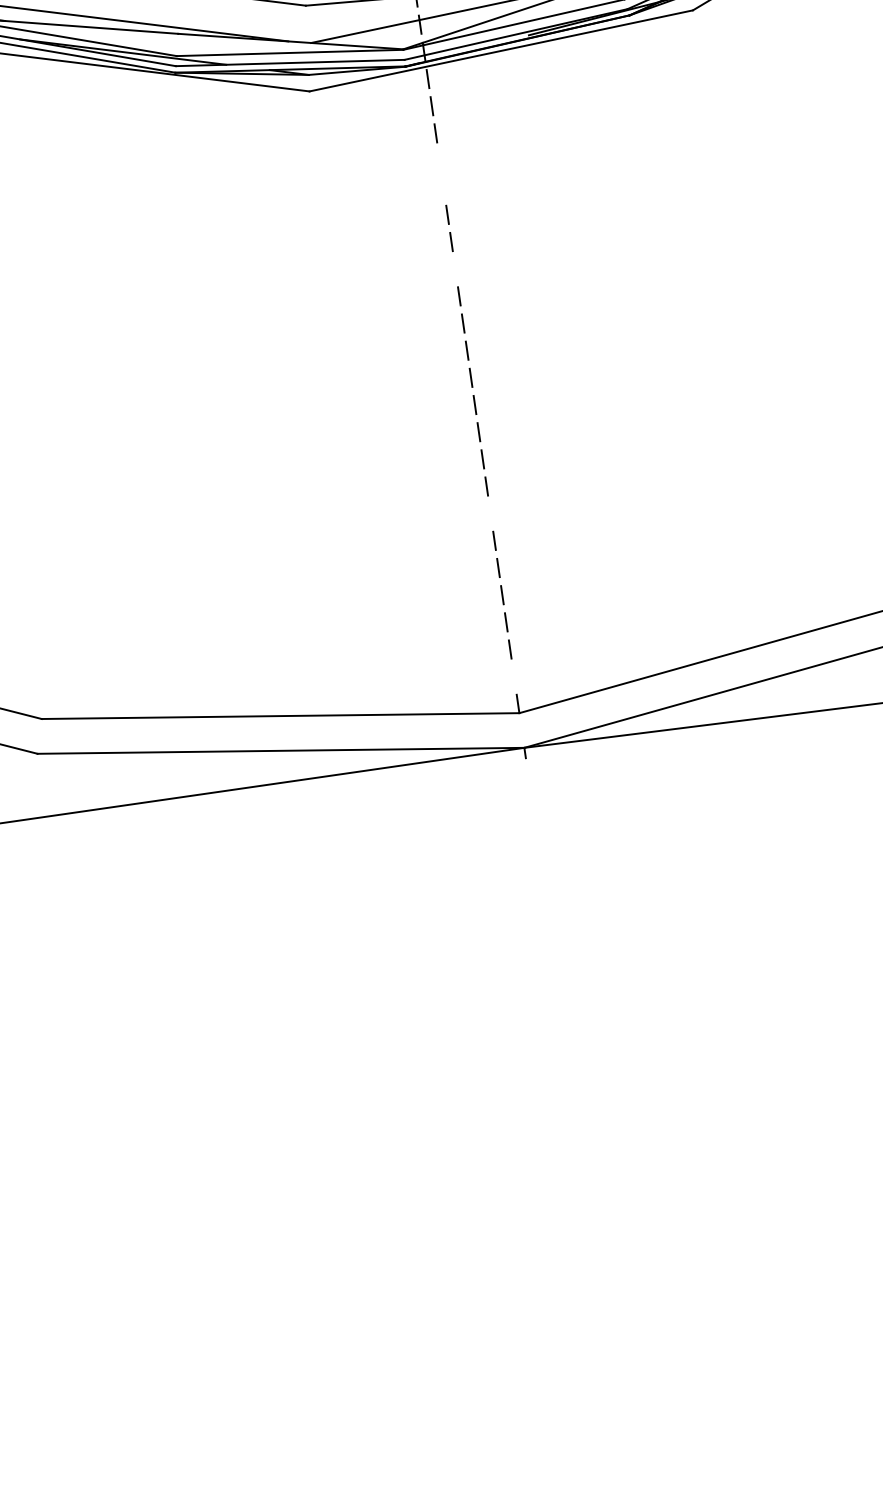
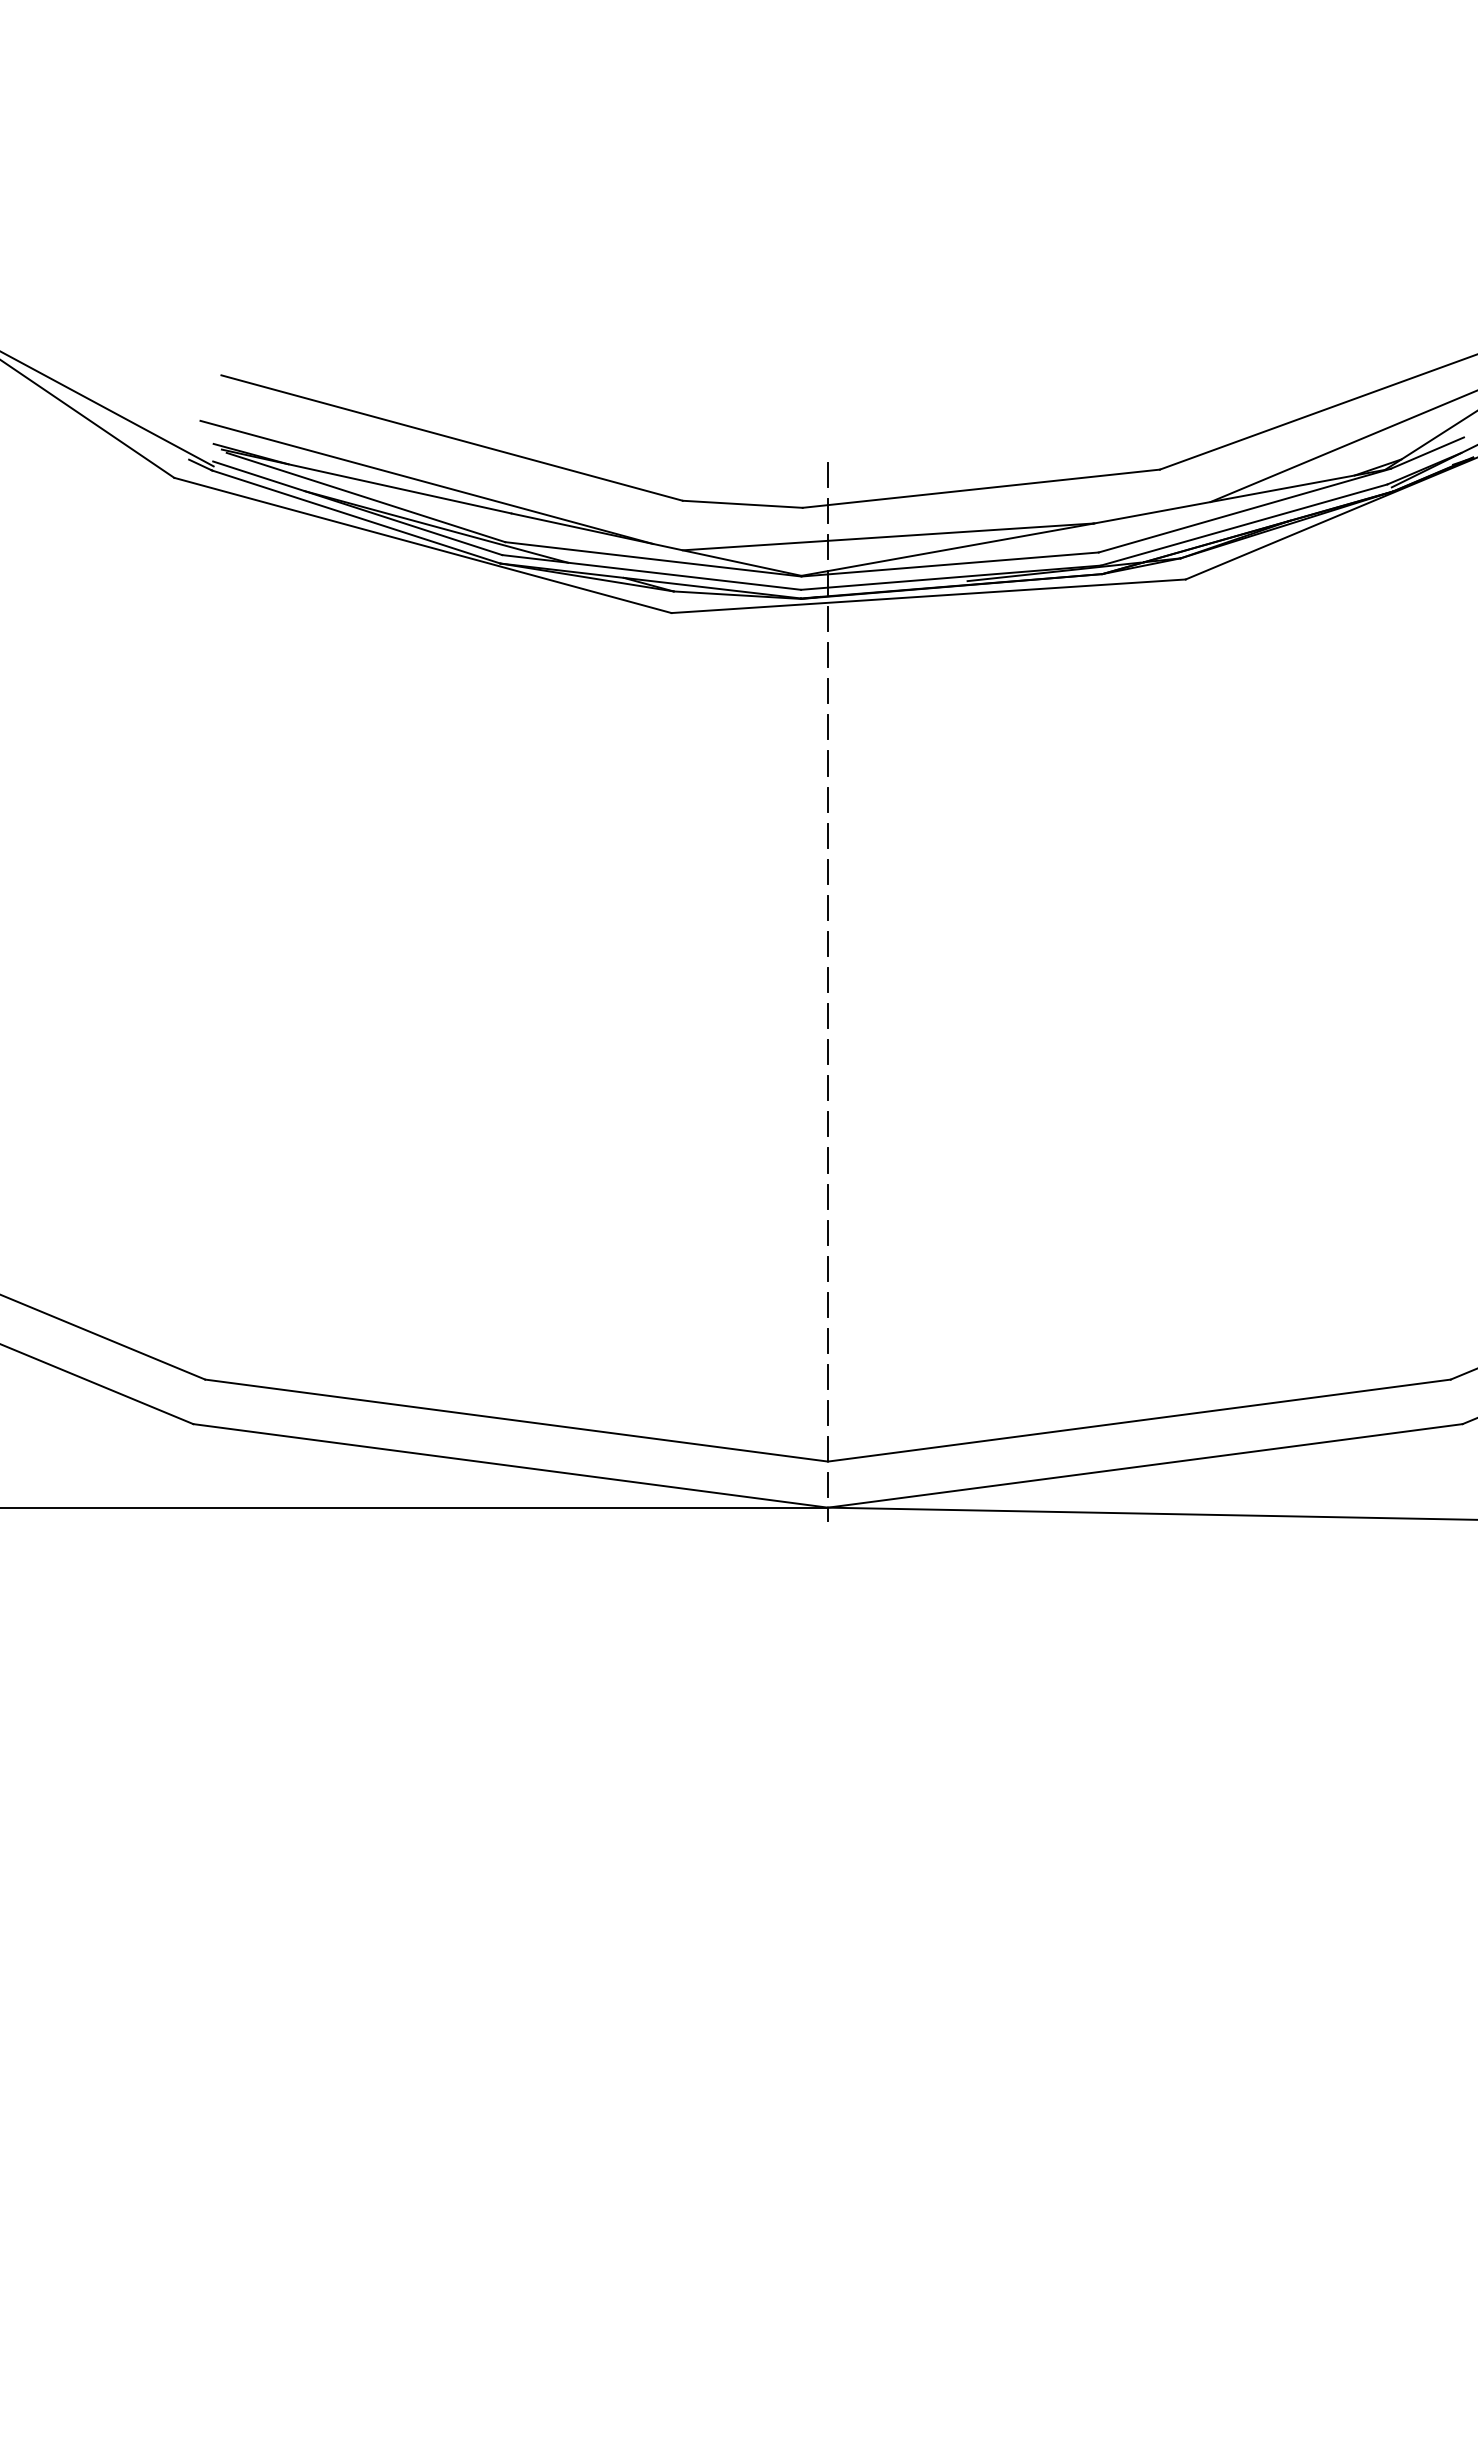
line: (440, 160) -> (828, 727), added
line: (444, 187) -> (828, 763), added
line: (455, 268) -> (828, 871), added
line: (490, 513) -> (828, 1196), added
line: (514, 676) -> (828, 1413), added
line: (522, 731) -> (828, 1485), added

